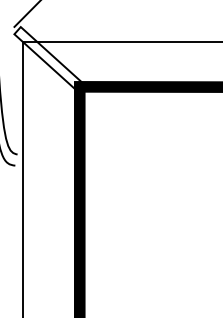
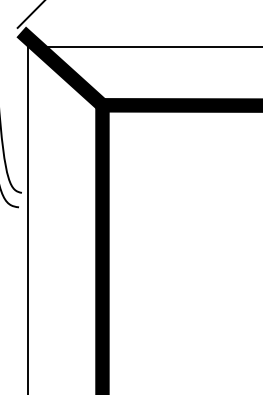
fill: (48, 58) -> (61, 68), added

